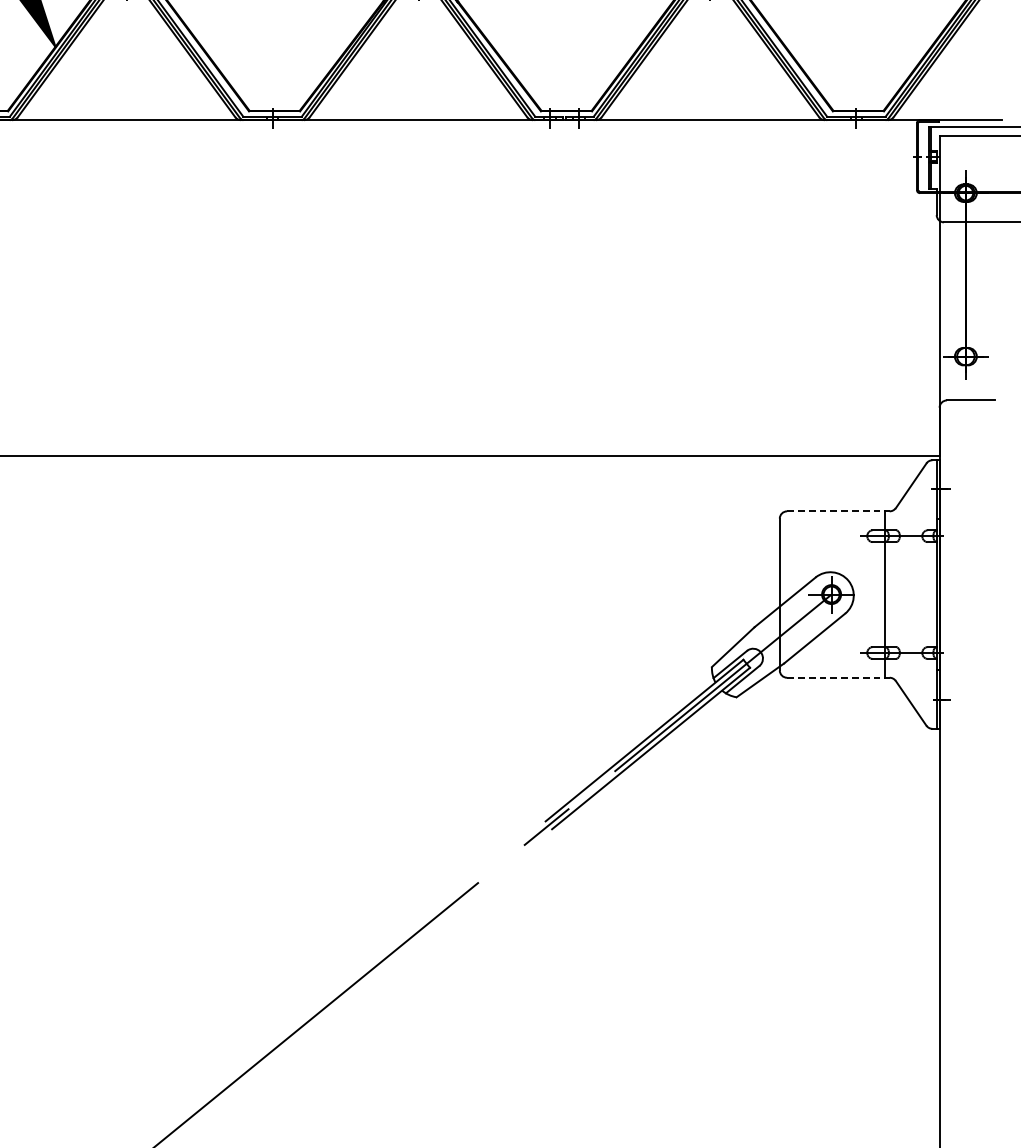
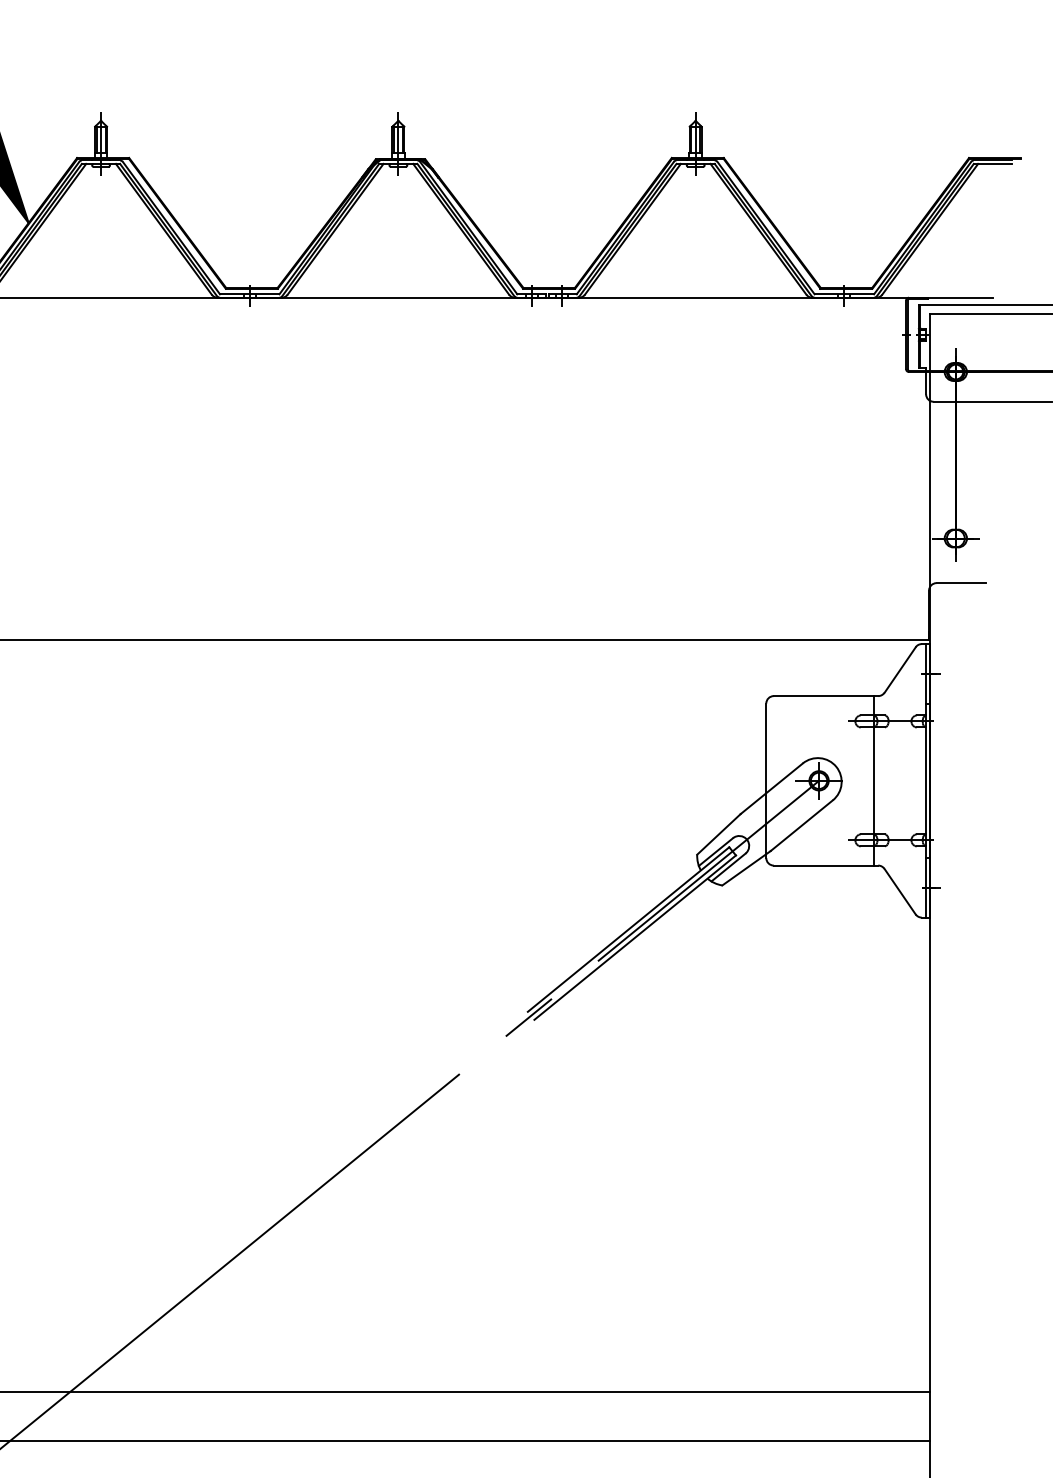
line: (838, 511) -> (826, 696), dashed -> solid
line: (838, 677) -> (826, 865), dashed -> solid

